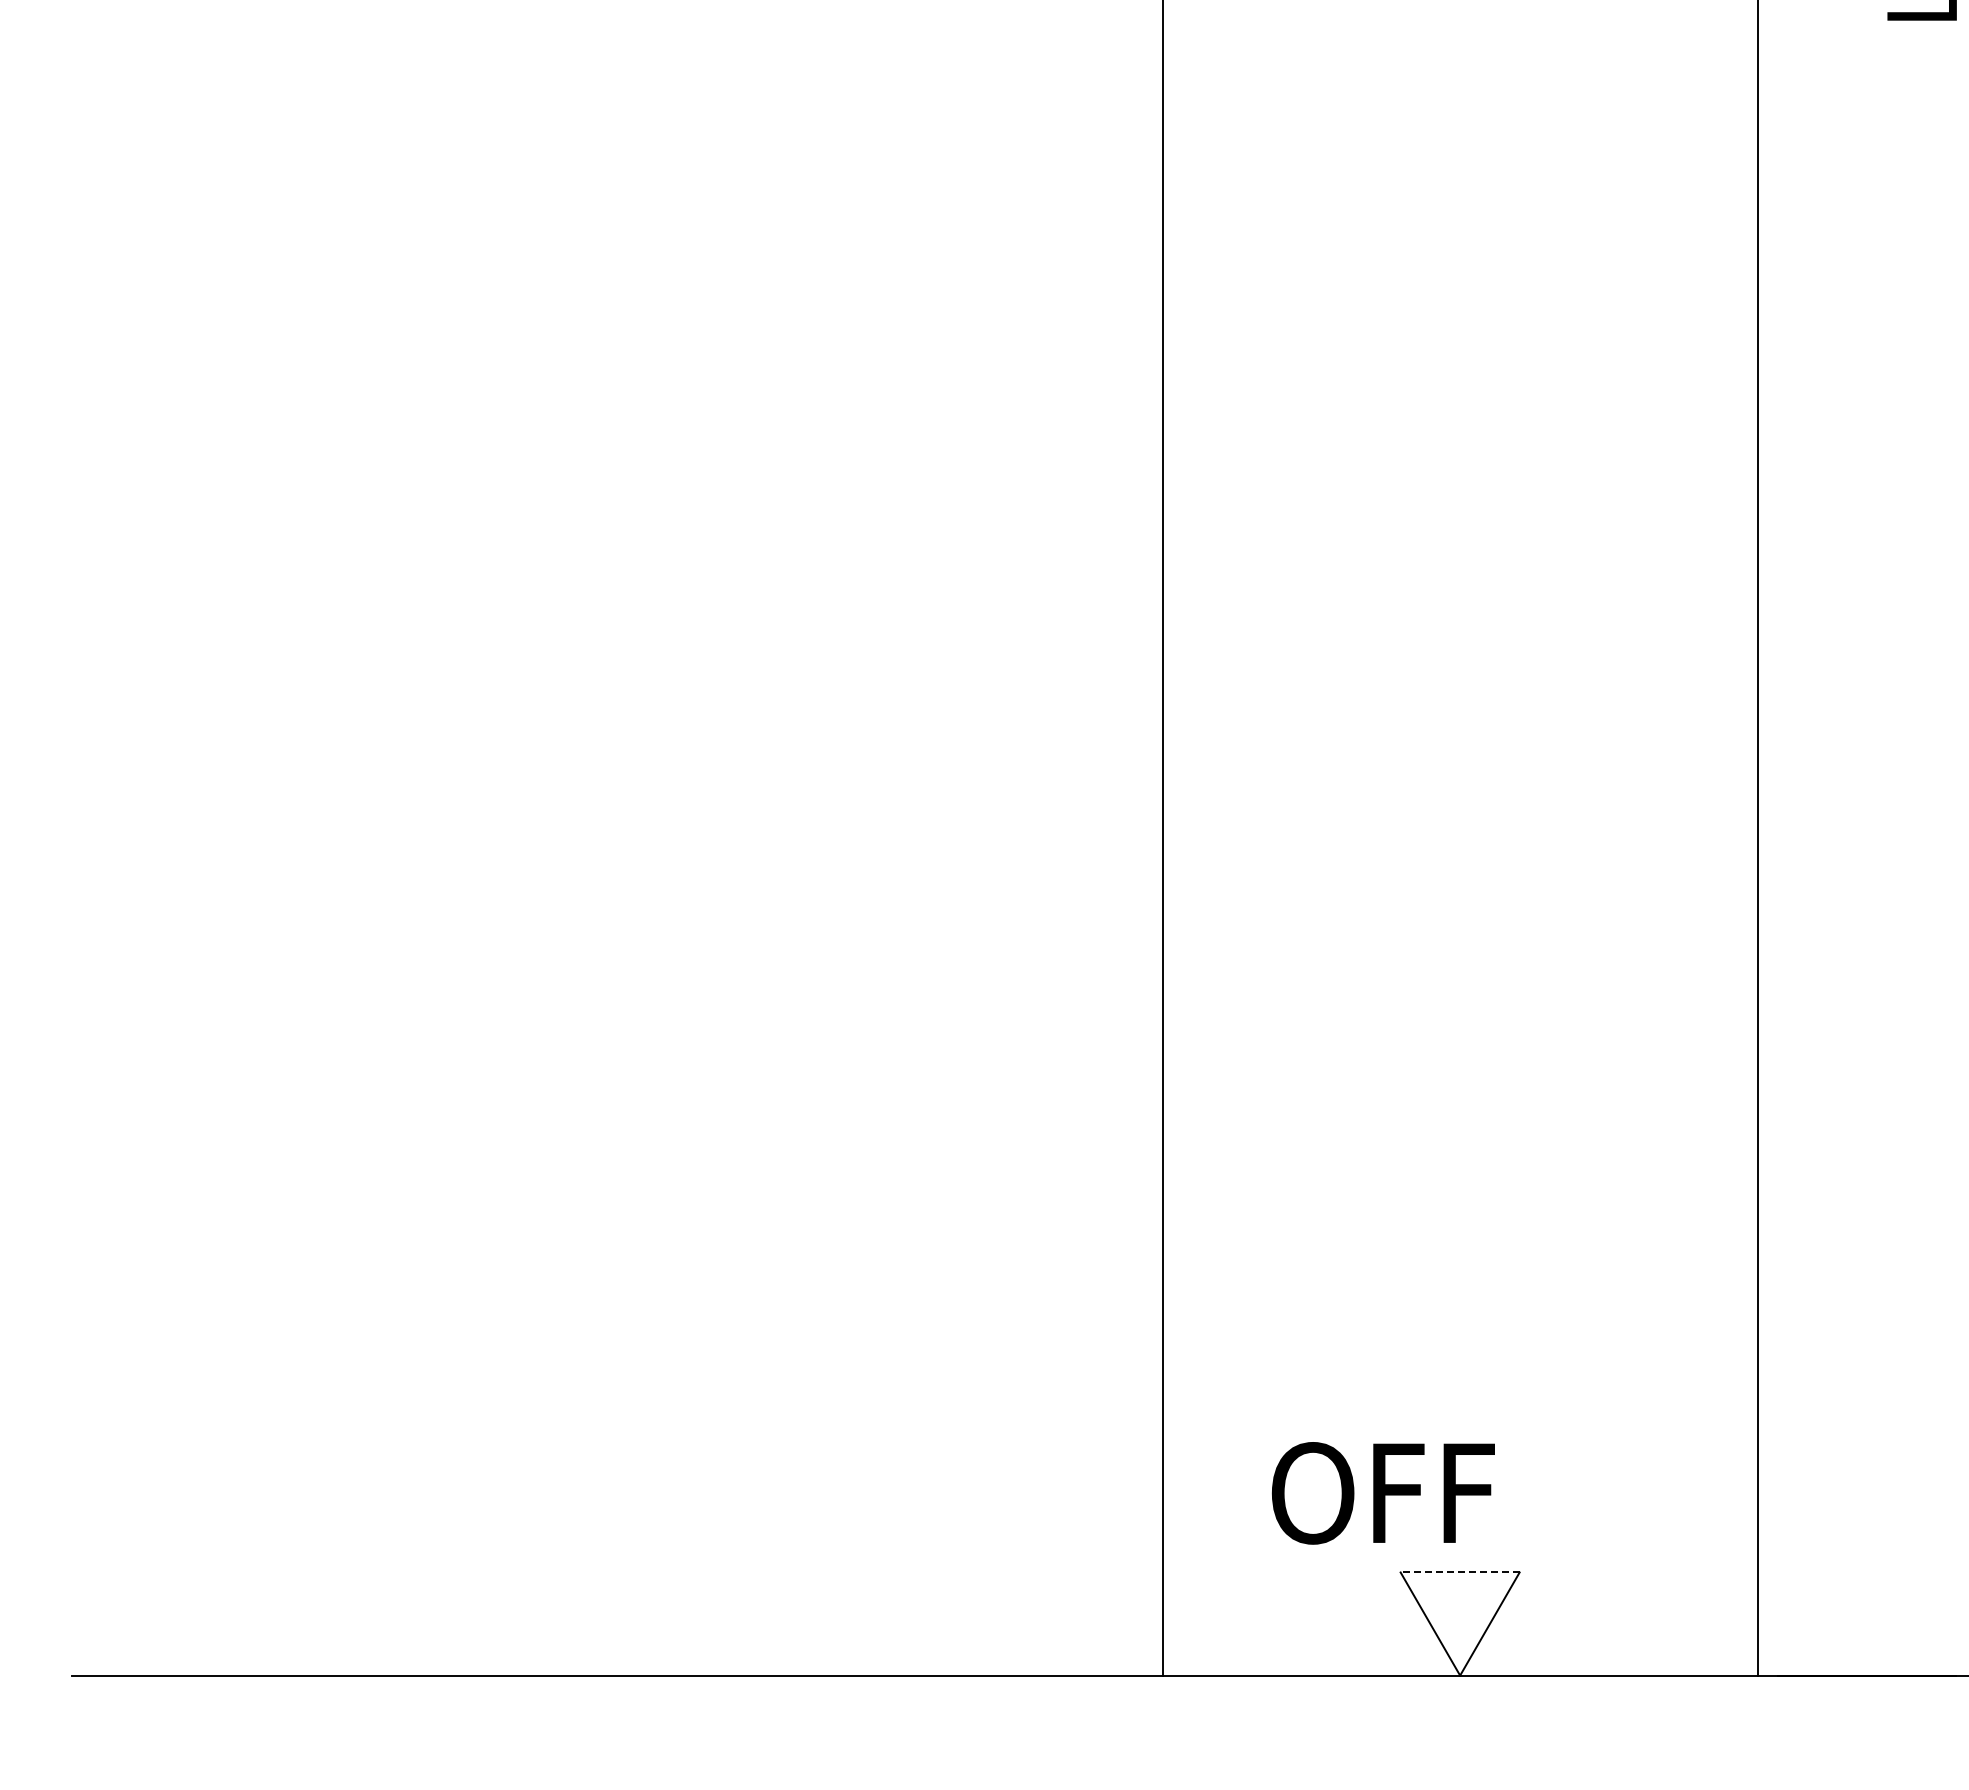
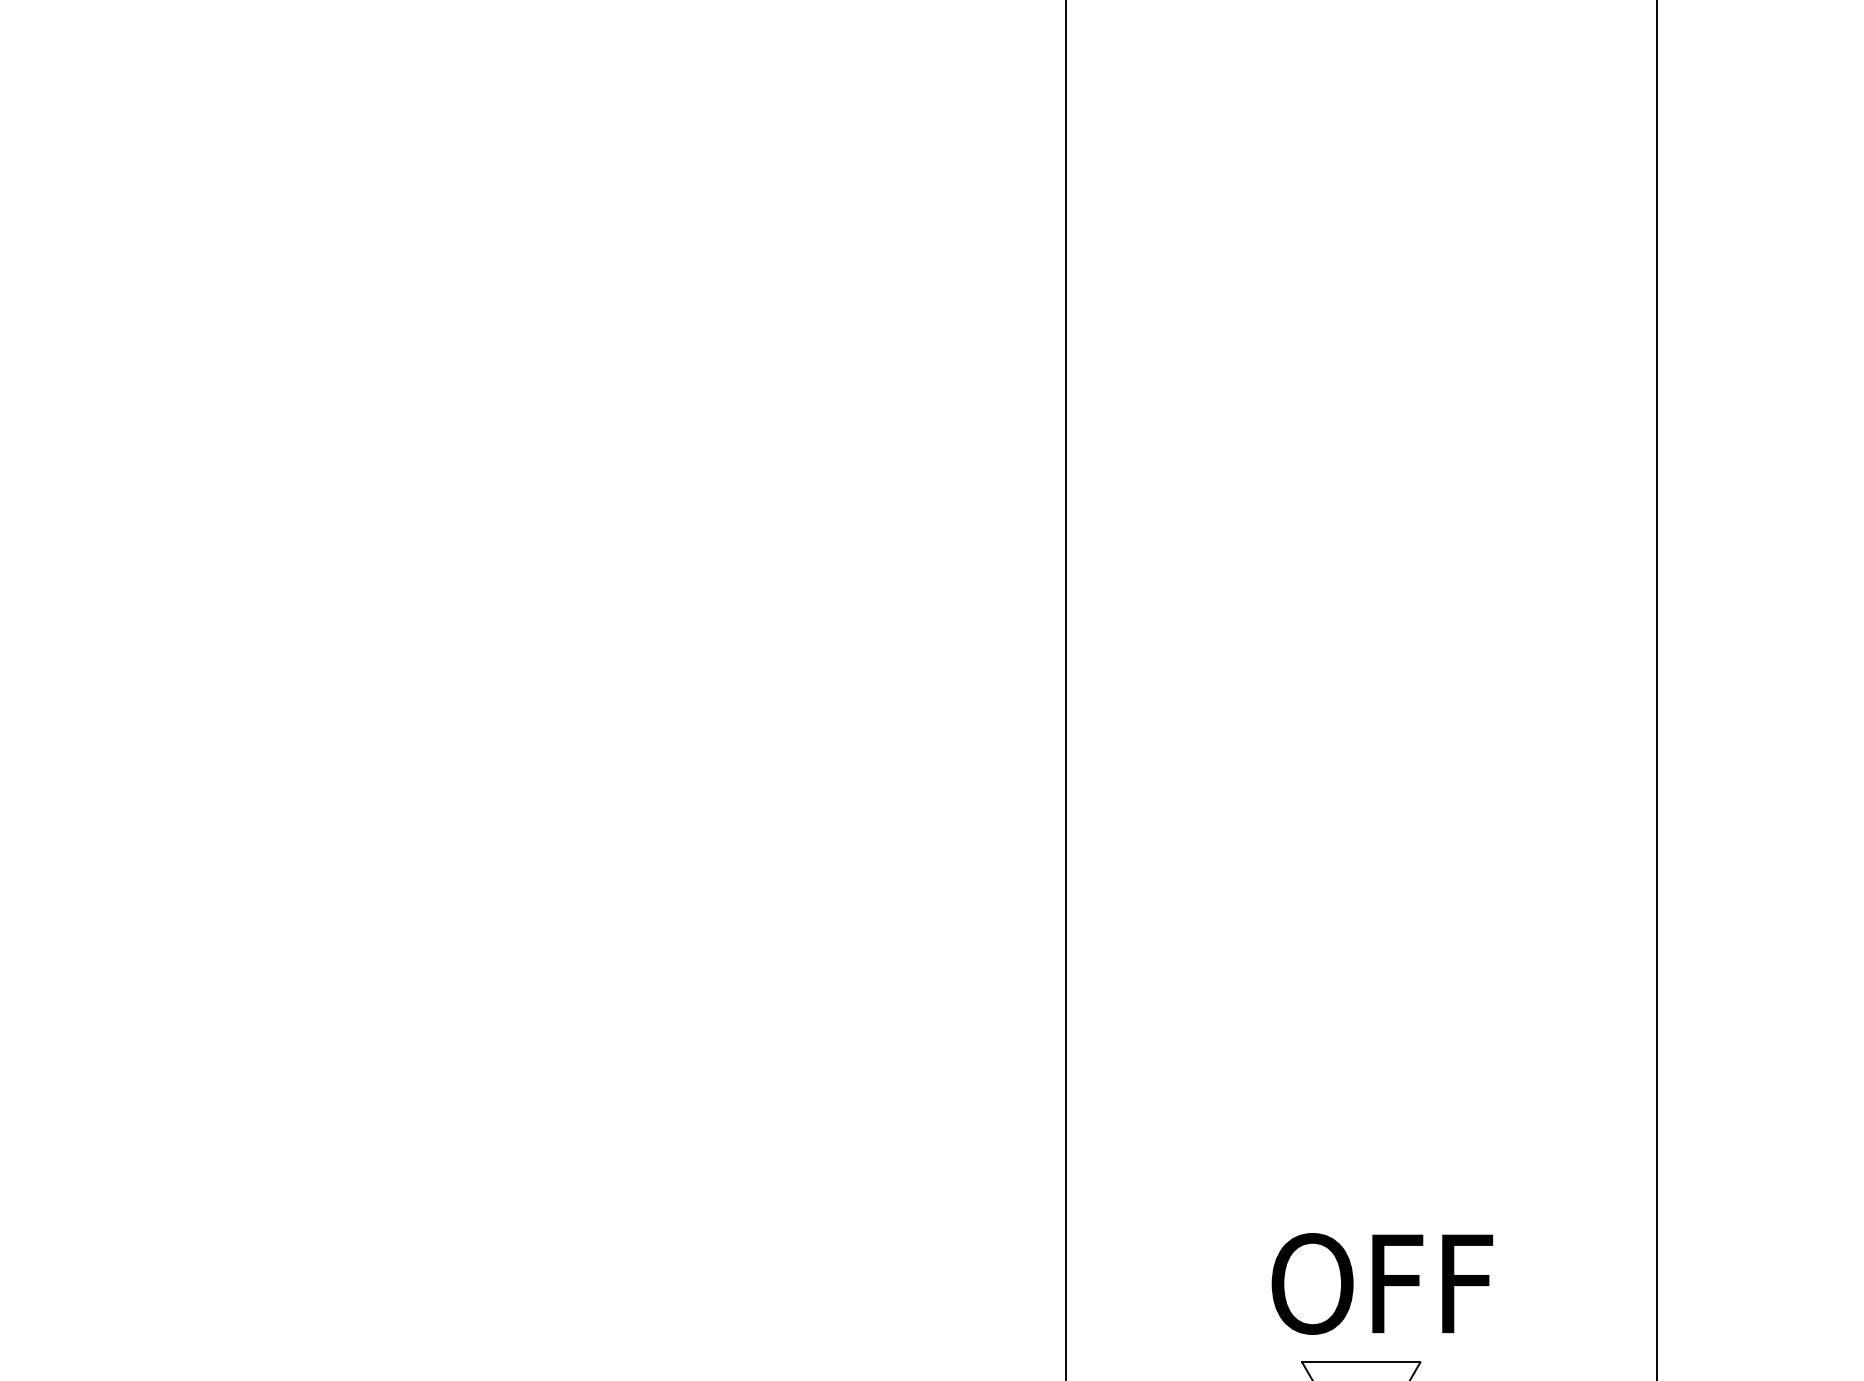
text: (1383, 1493) -> (1382, 1284), moved
line: (1460, 1572) -> (1361, 1362), dashed -> solid

